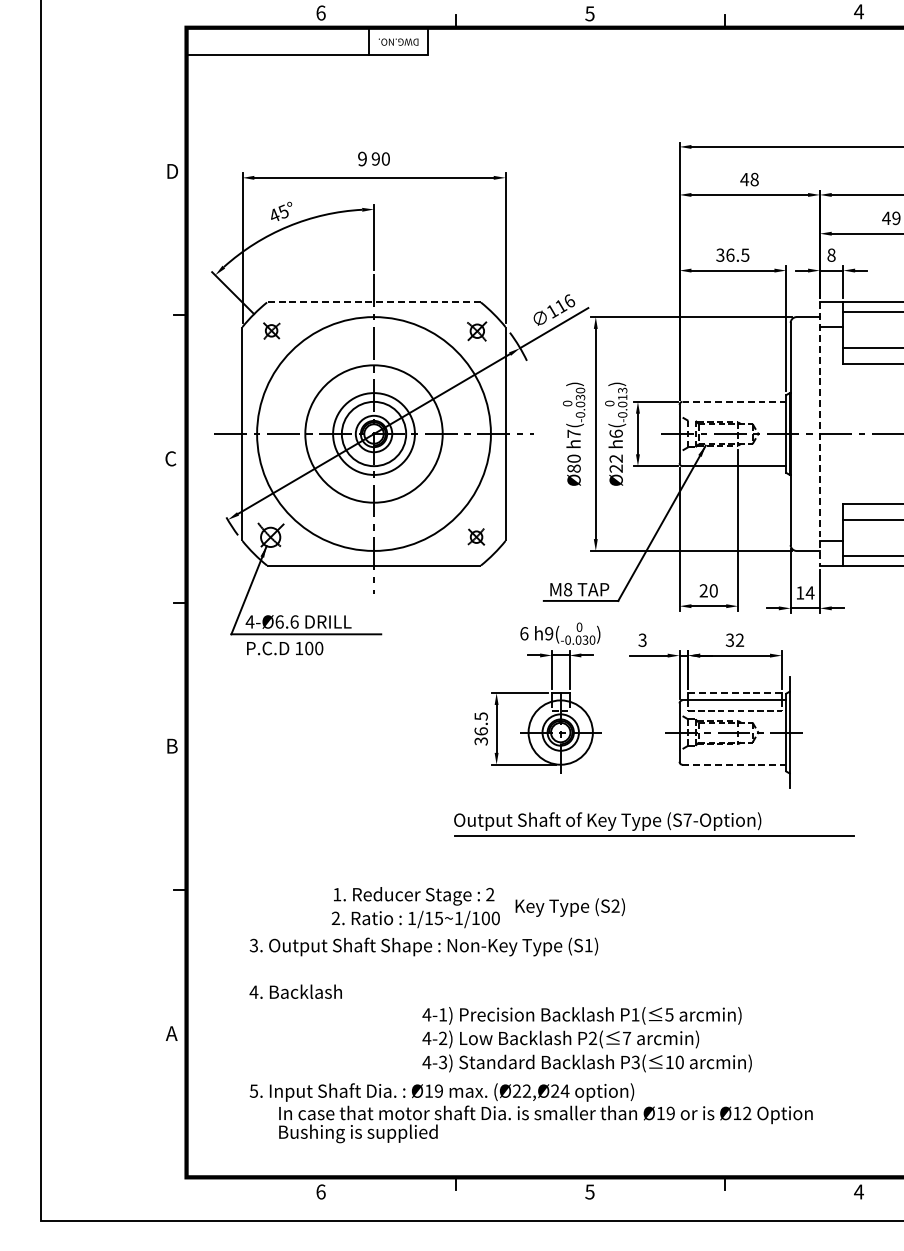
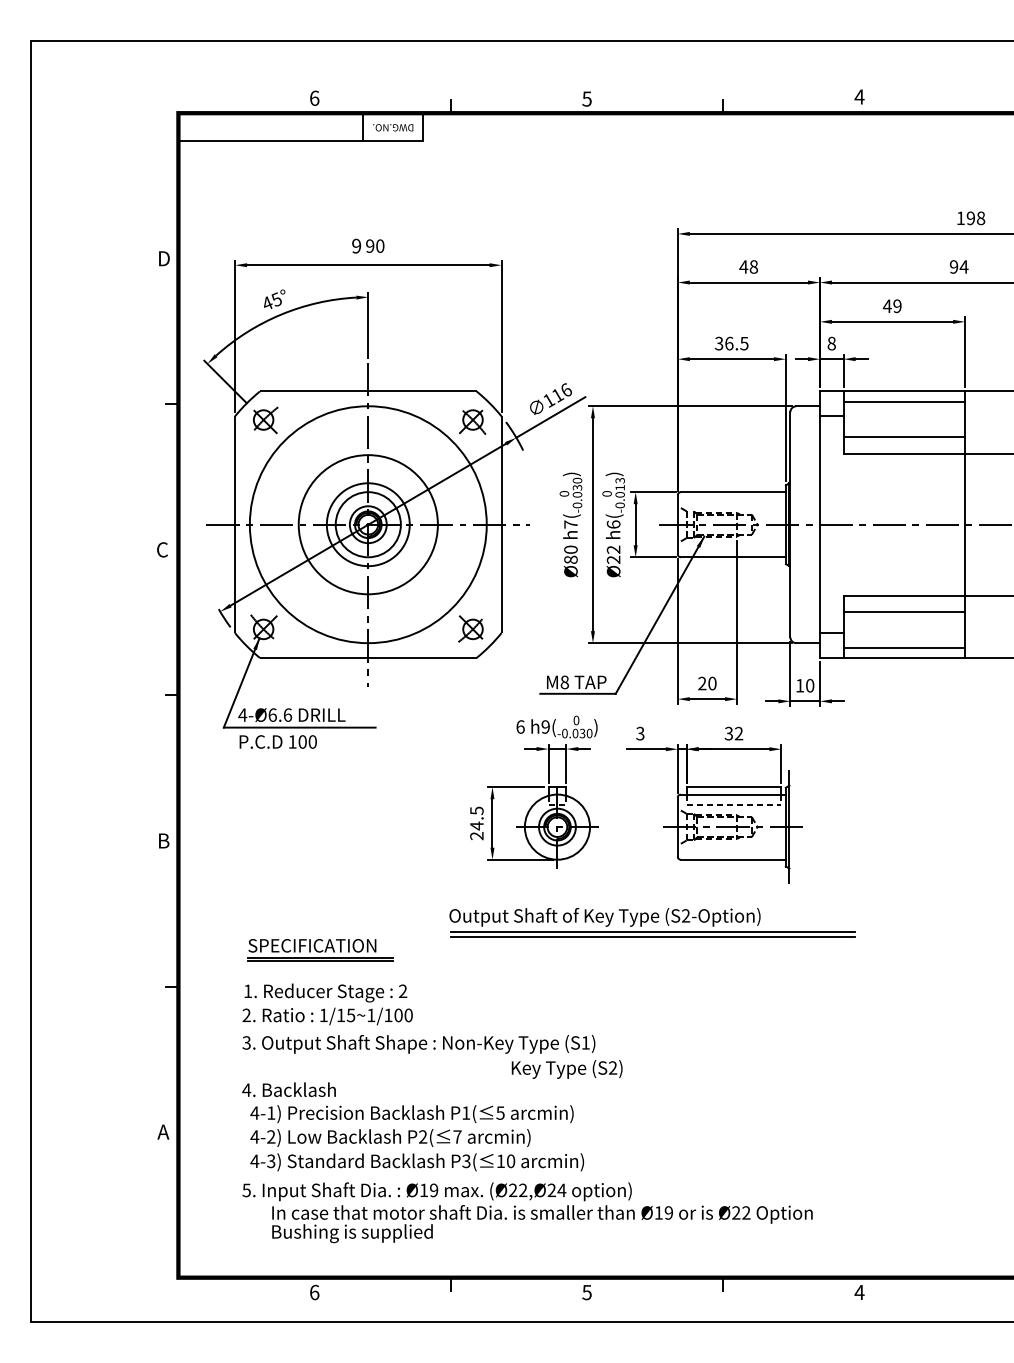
line: (373, 302) -> (367, 391), dashed -> solid
part: (272, 331) -> (265, 420), size x1.67
part: (476, 332) -> (472, 421), size x1.43
line: (734, 402) -> (733, 492), dashed -> solid
line: (819, 434) -> (819, 525), dashed -> solid
part: (474, 536) -> (470, 628), size x1.67
text: (809, 592) -> (809, 685), 14 -> 10
line: (735, 693) -> (734, 787), dashed -> solid
text: (480, 735) -> (476, 830), 36.5 -> 24.5
line: (734, 764) -> (733, 859), dashed -> solid
text: (688, 819) -> (686, 915), (S7-Option) -> (S2-Option)
line: (654, 840) -> (652, 936), added
part: (326, 854) -> (320, 950), added
text: (415, 907) -> (327, 1004), moved
text: (569, 907) -> (566, 1069), moved
text: (587, 1039) -> (417, 1138), moved
text: (737, 1112) -> (736, 1212), Ø12 -> Ø22

